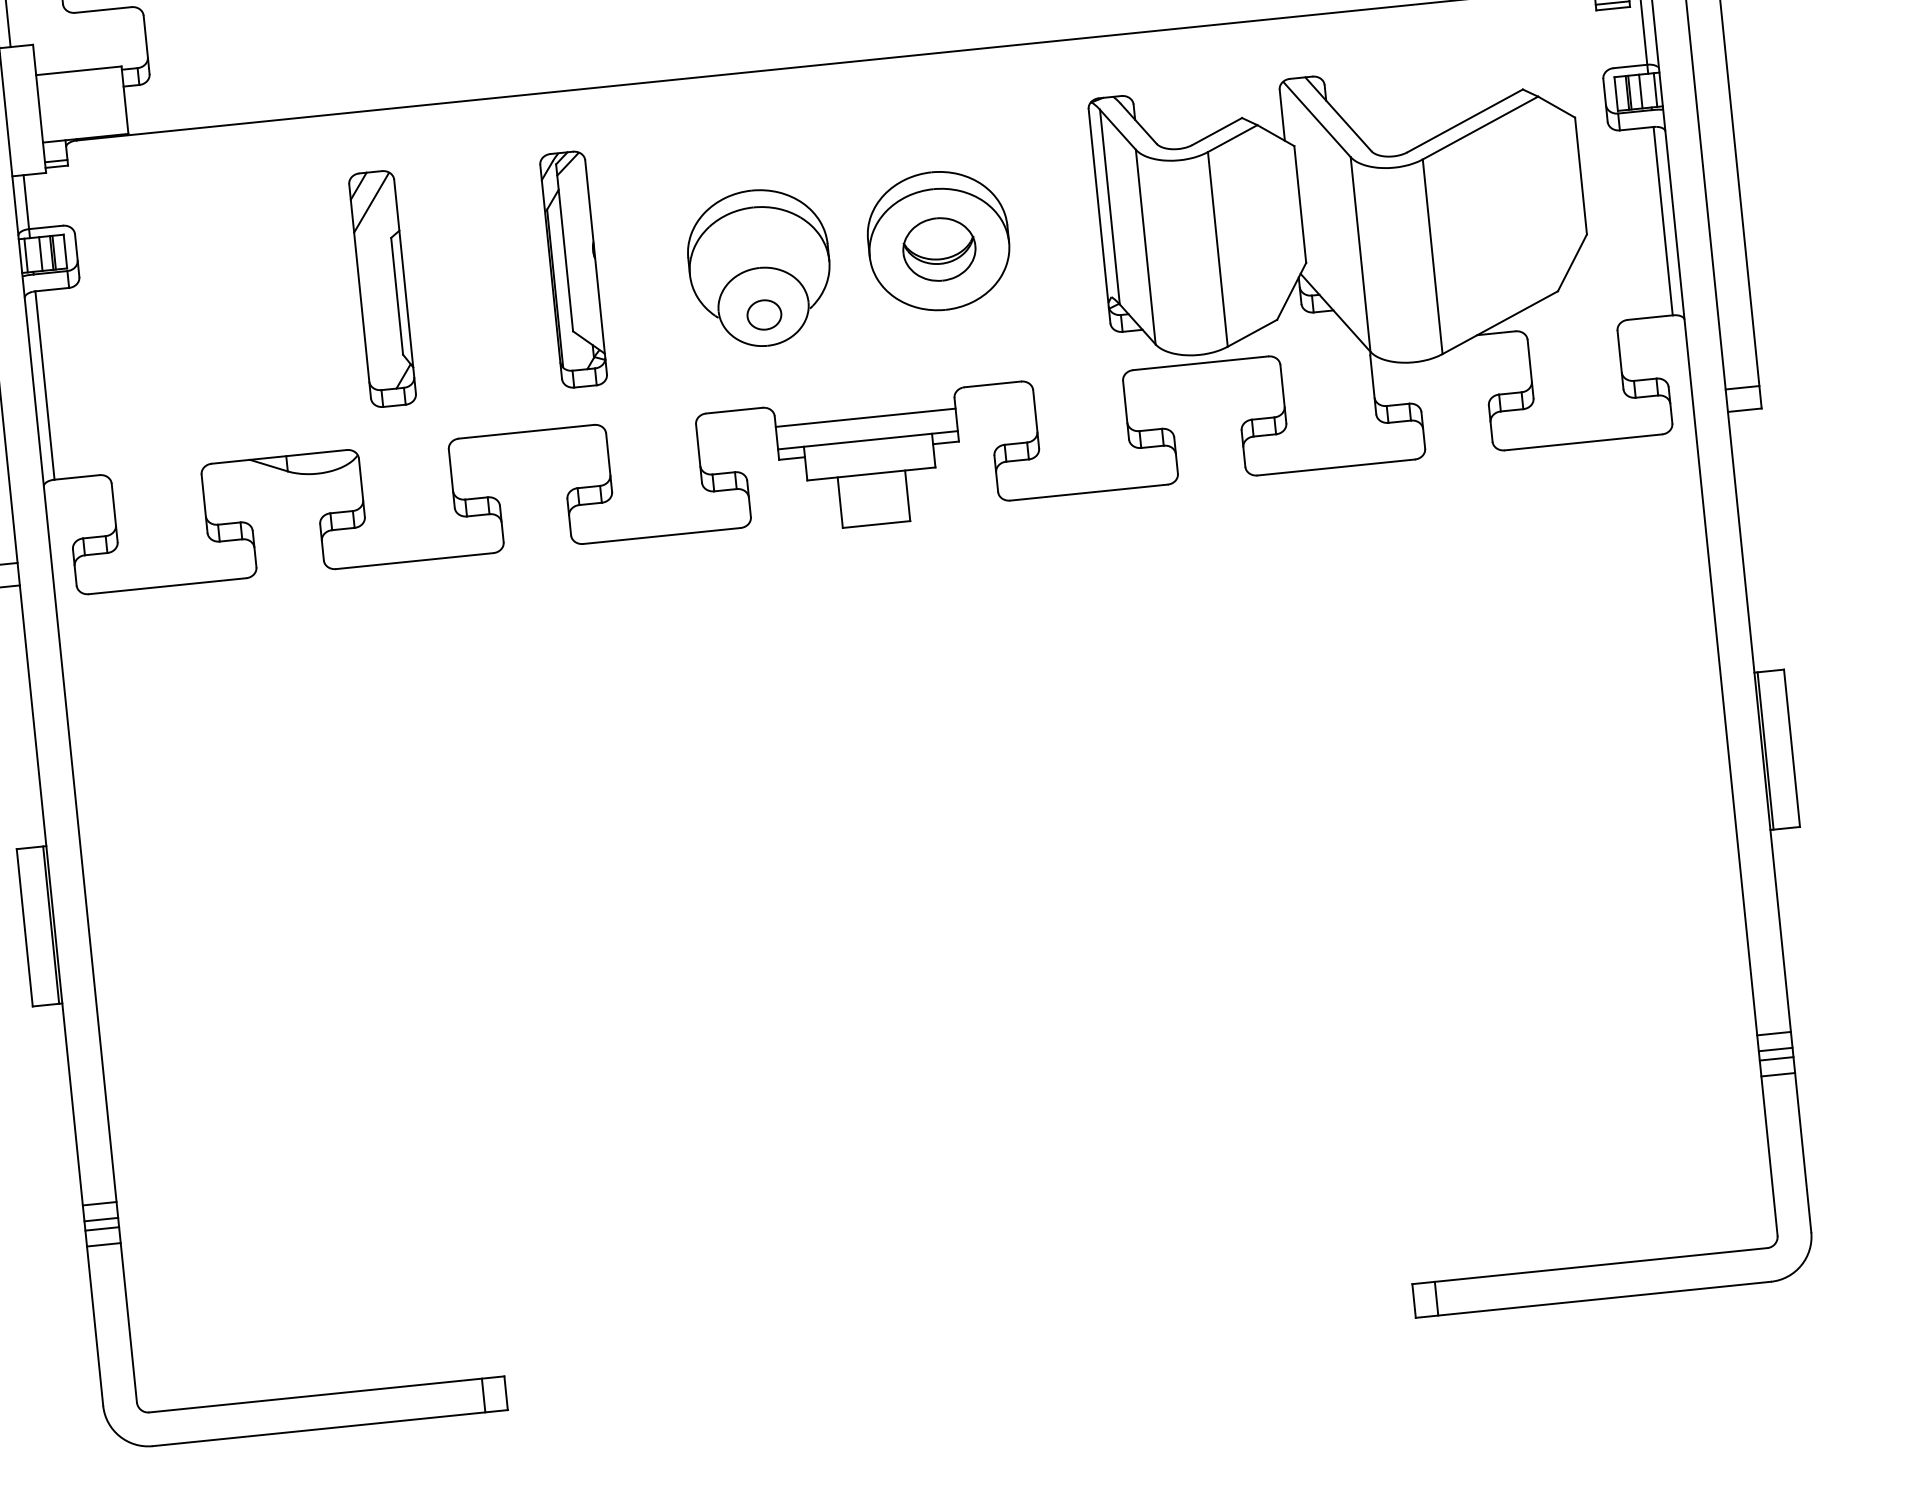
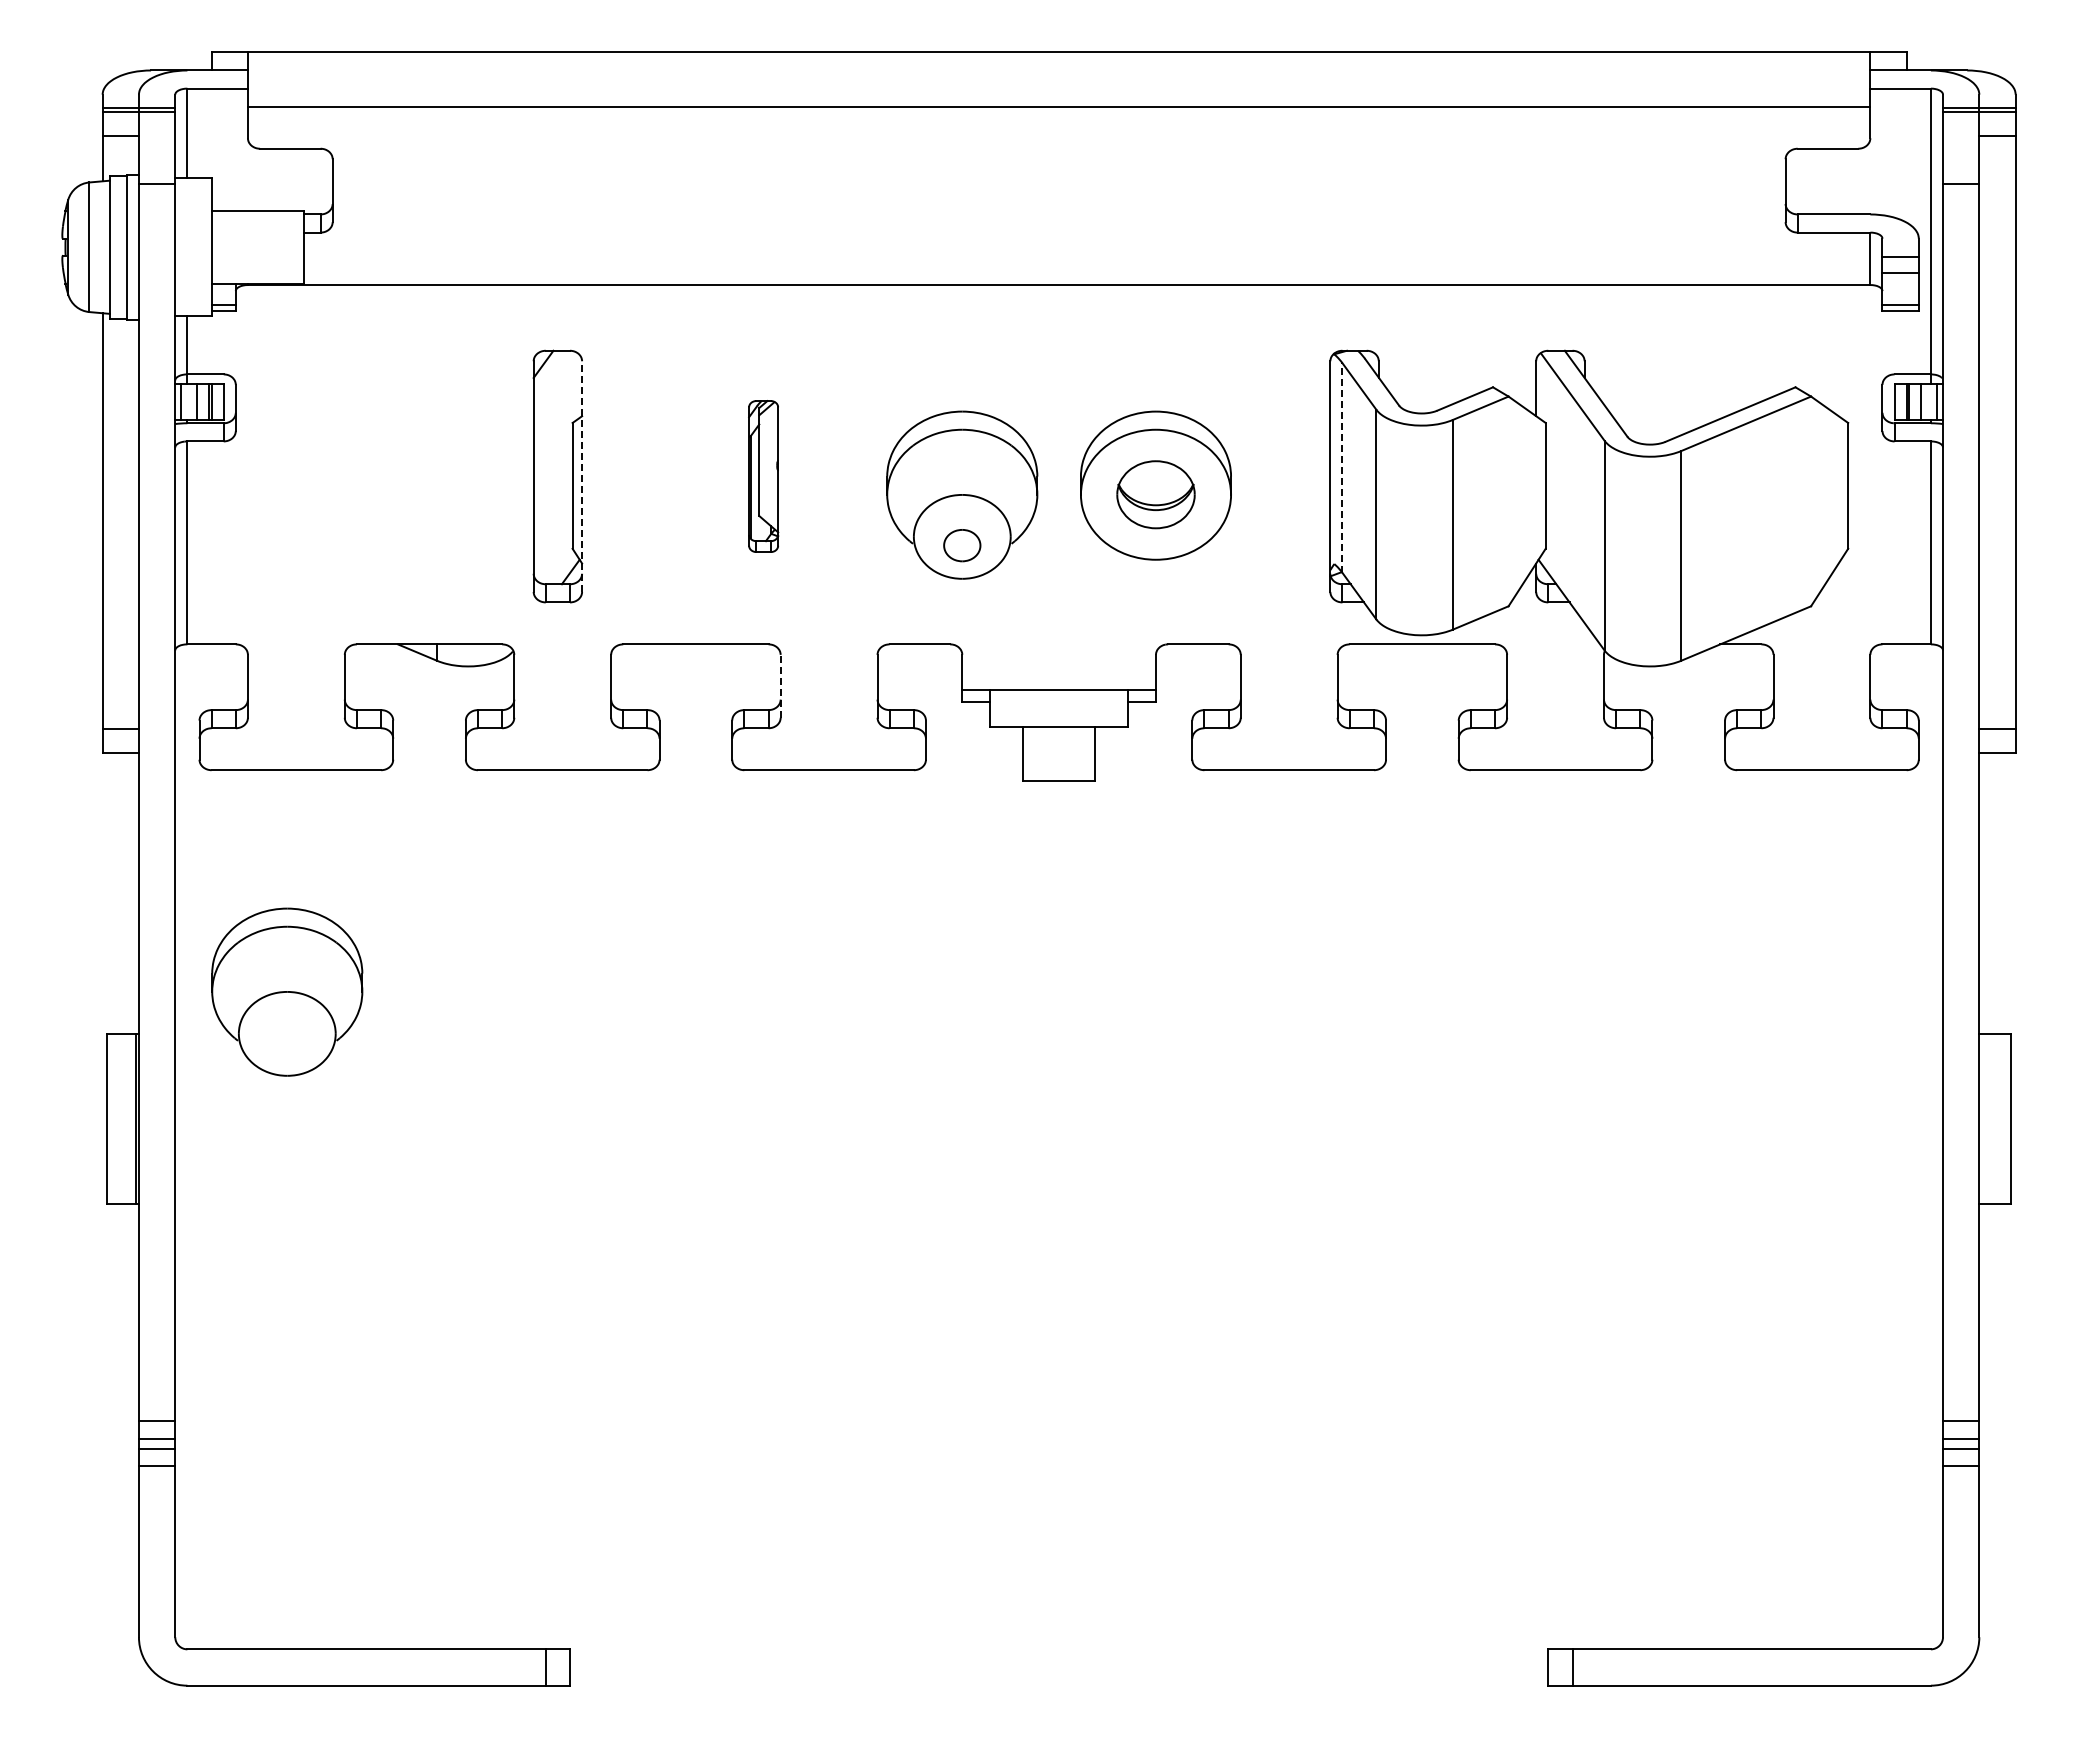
line: (371, 202) -> (555, 383), removed
line: (1110, 207) -> (1342, 468), solid -> dashed
part: (573, 269) -> (763, 476), size x0.6
line: (405, 286) -> (582, 476), solid -> dashed
line: (866, 418) -> (1059, 666), removed
line: (608, 461) -> (780, 685), solid -> dashed
line: (1765, 750) -> (1982, 1118), removed
part: (180, 792) -> (287, 991), added

